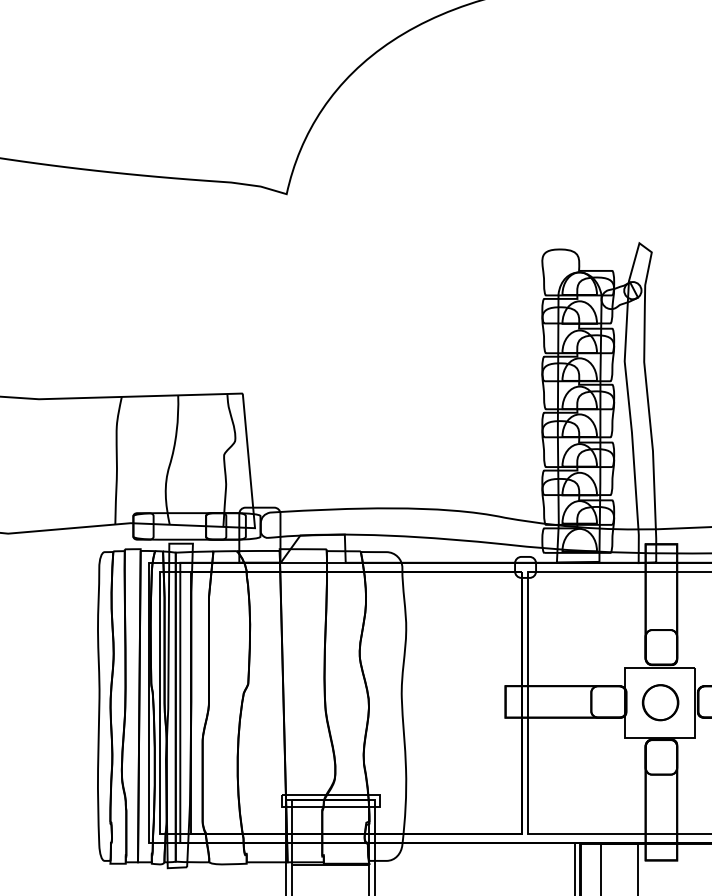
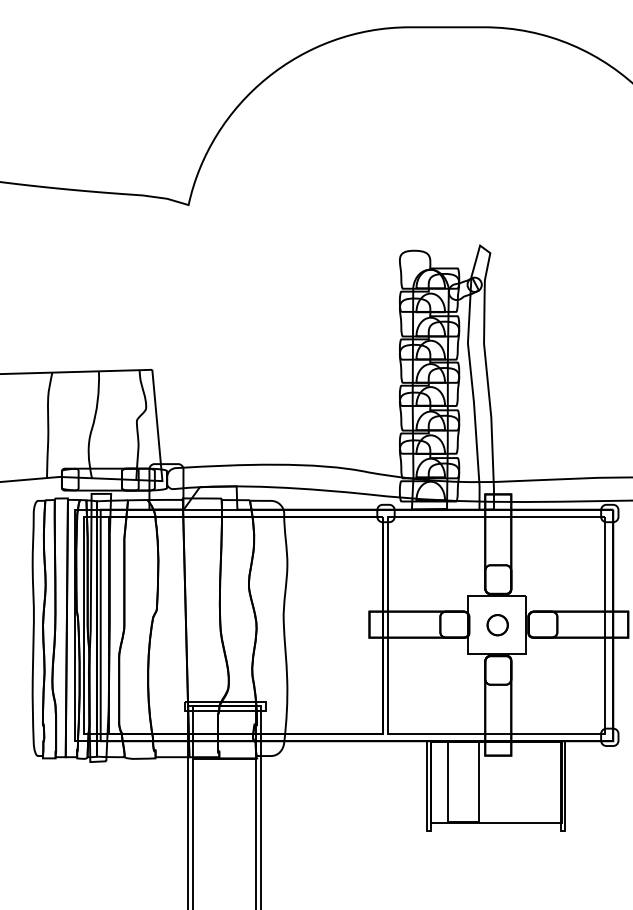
part: (660, 701) -> (497, 624), size x0.7

